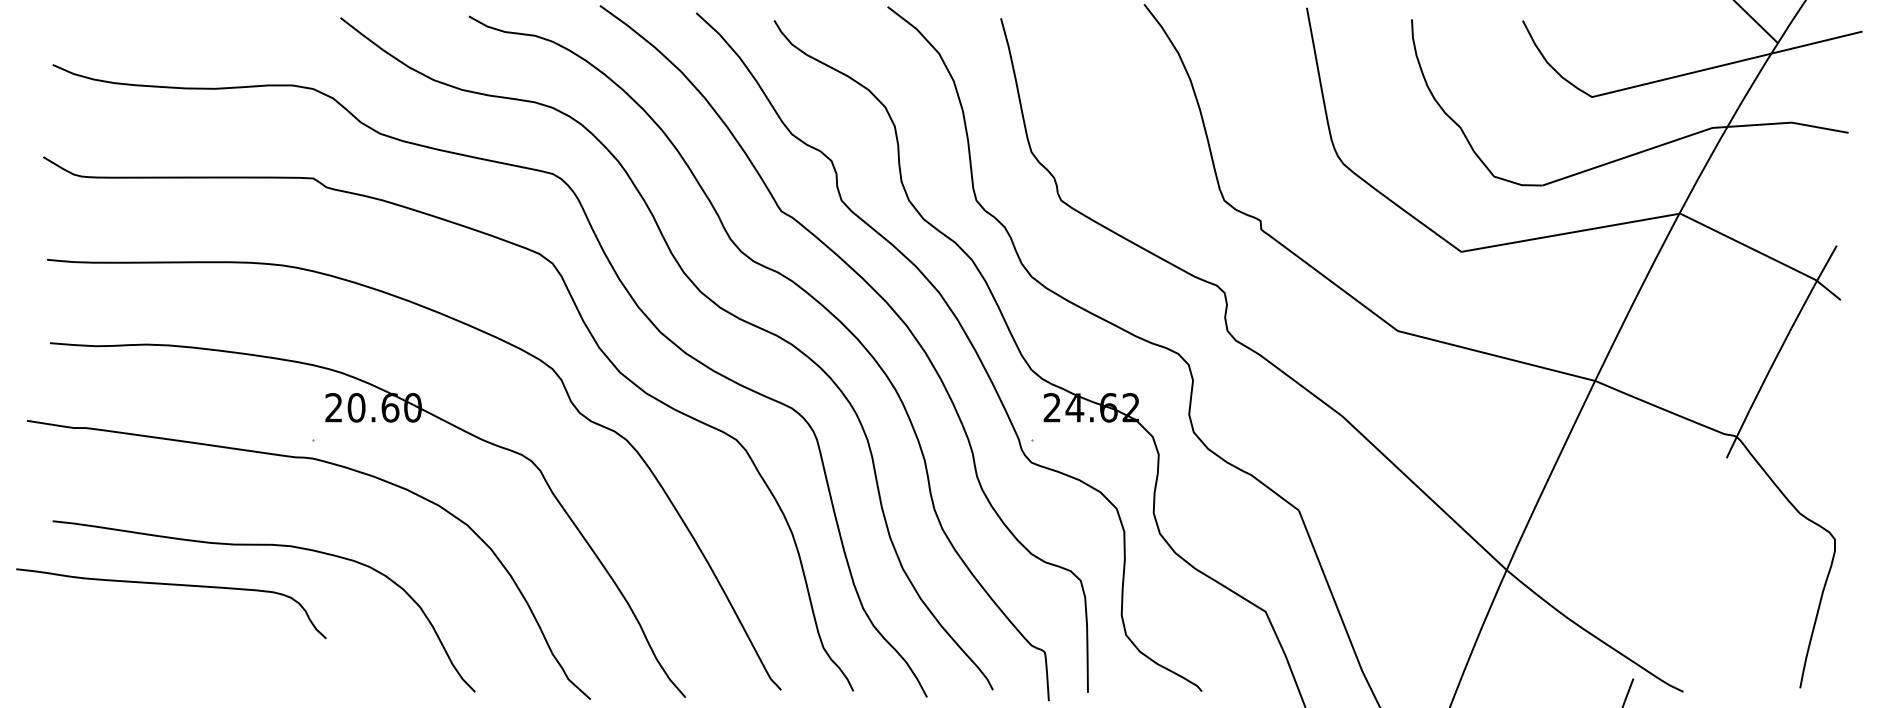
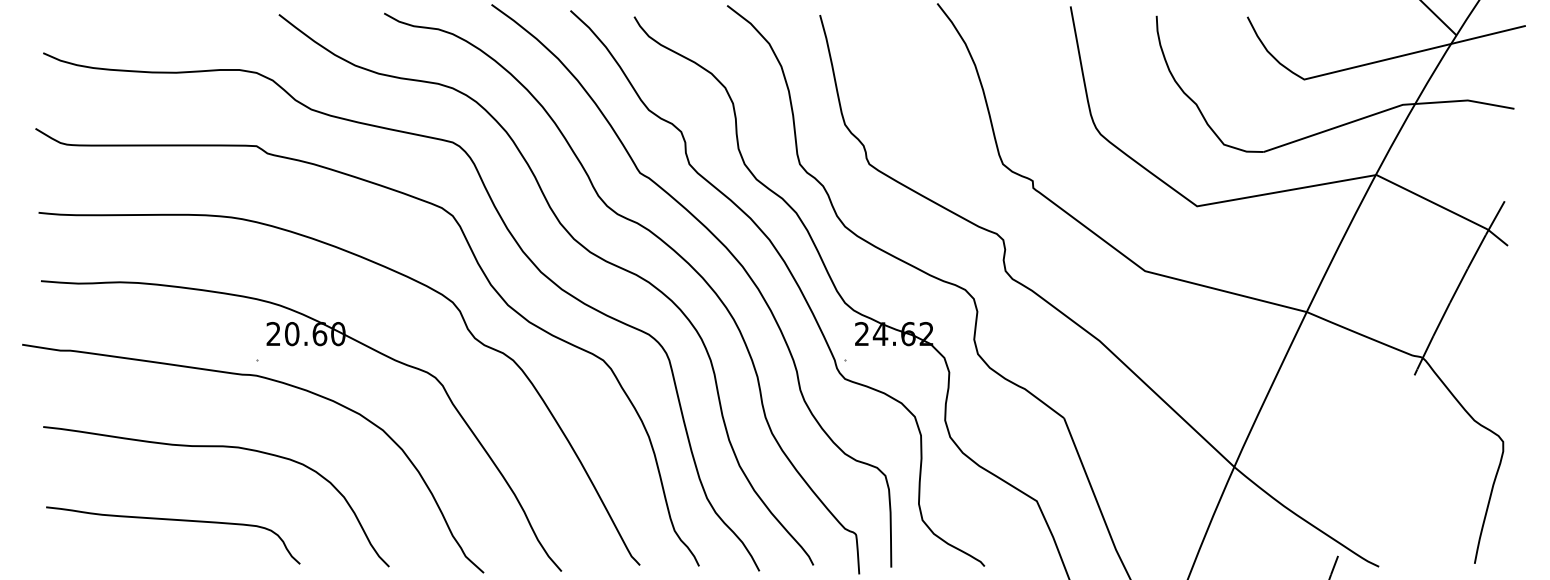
curve: (171, 585) -> (173, 520), moved

